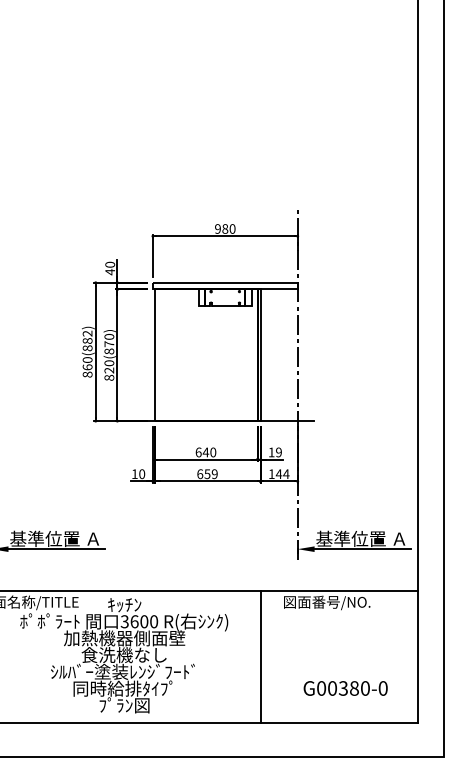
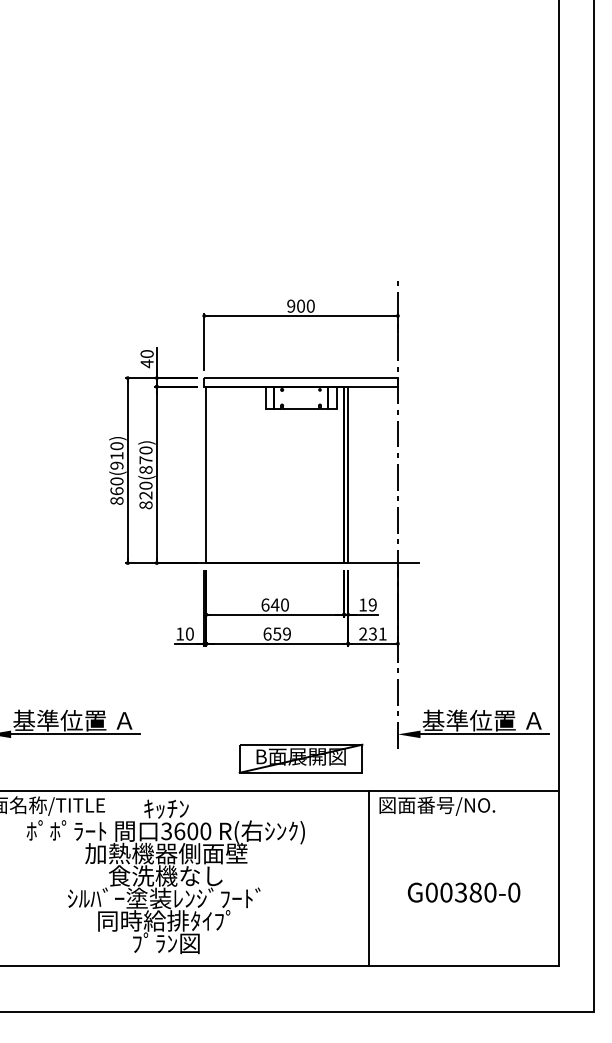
text: (225, 229) -> (301, 306), 980 -> 900
text: (87, 340) -> (116, 455), 860(882) -> 860(910)
text: (279, 473) -> (373, 633), 144 -> 231
part: (224, 567) -> (300, 758), added
line: (260, 656) -> (369, 878), moved
text: (345, 688) -> (463, 892), moved

